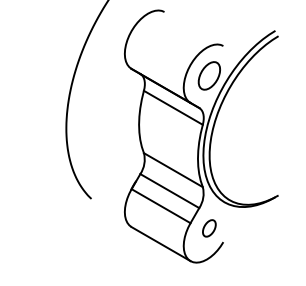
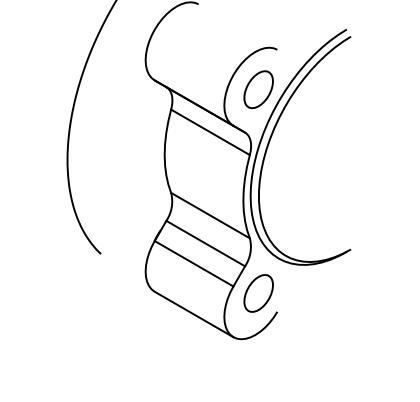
part: (209, 228) -> (258, 293), size x1.67

